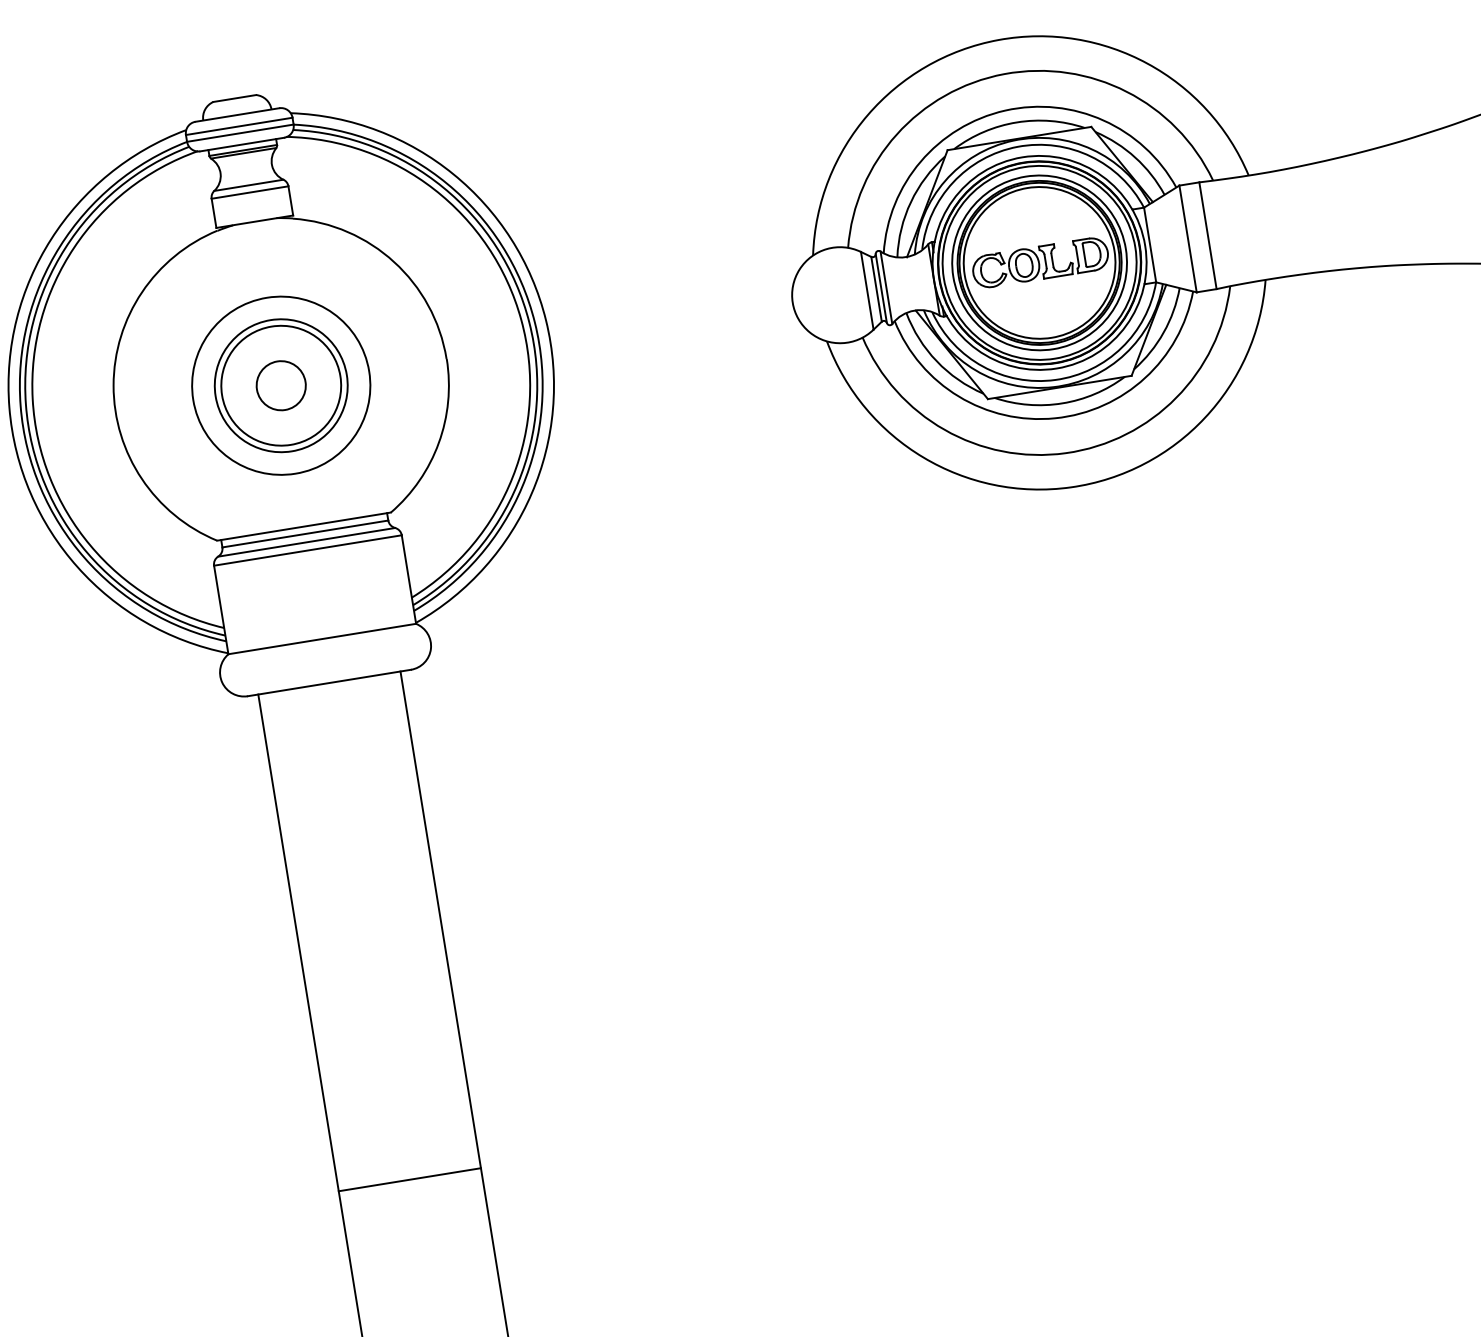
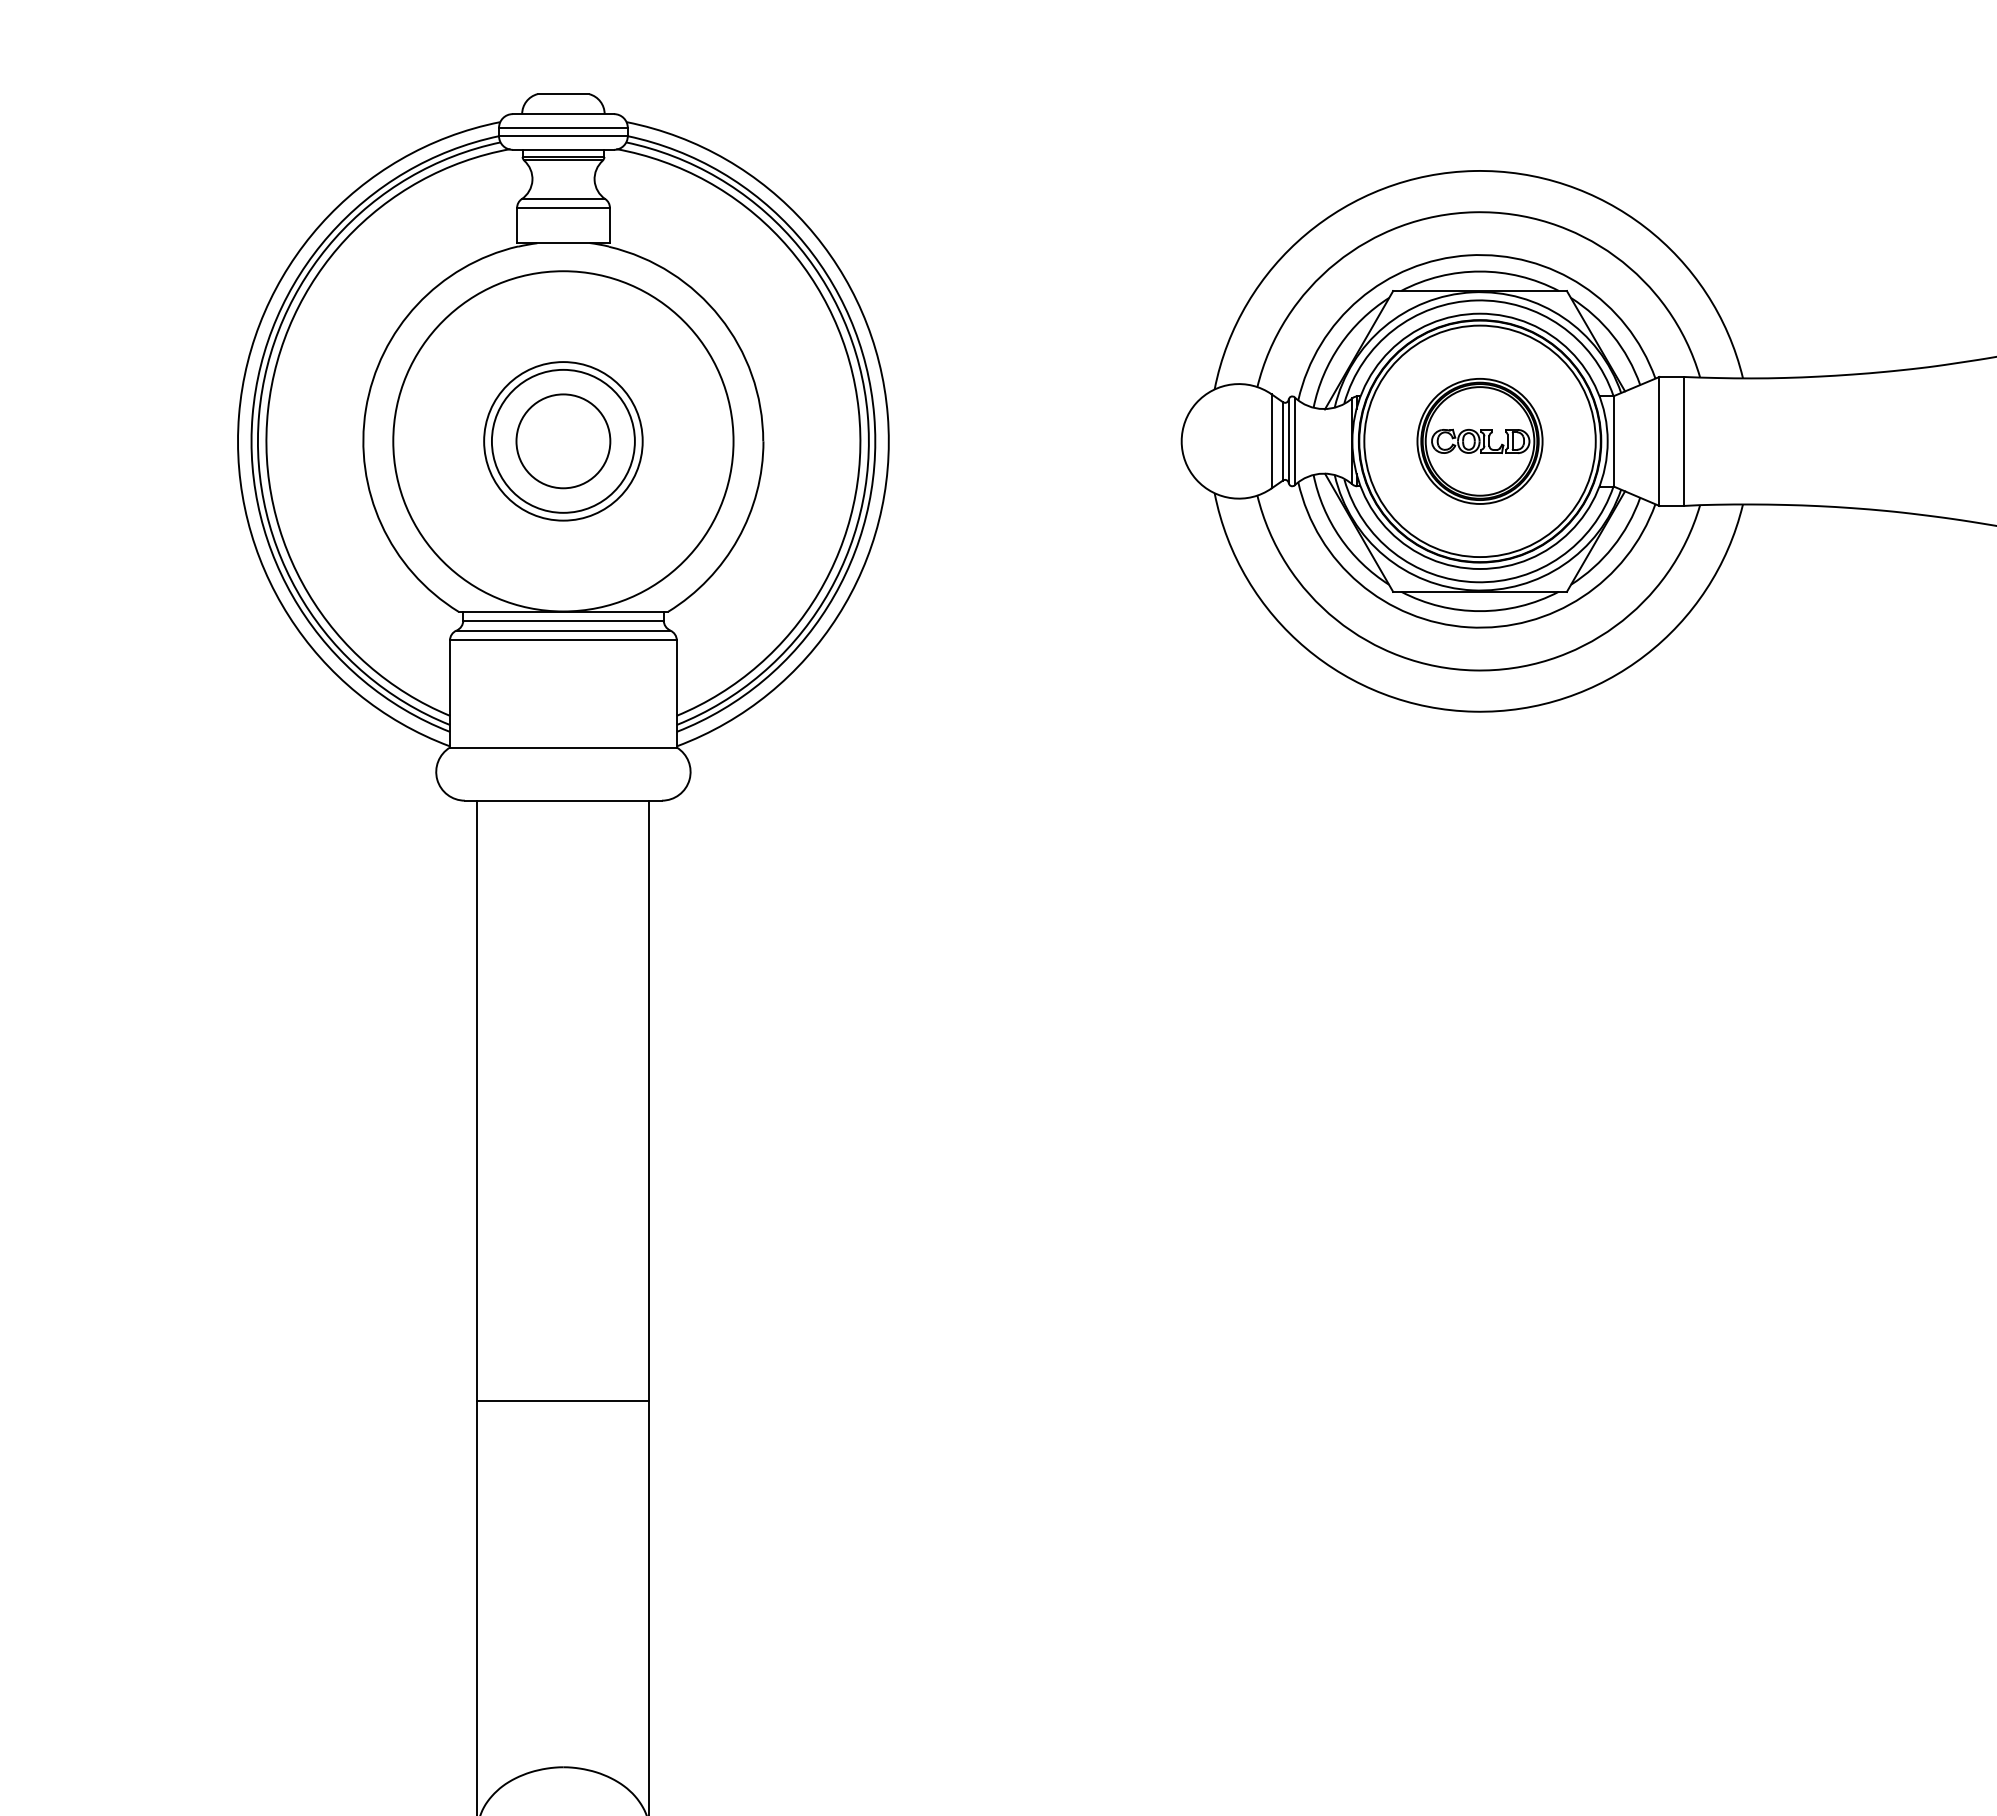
part: (1039, 263) -> (1479, 441), size x0.6
circle: (281, 385) -> (563, 441), size x1.6
circle: (281, 385) -> (563, 441), size x1.6

